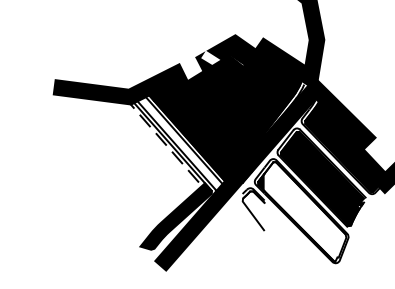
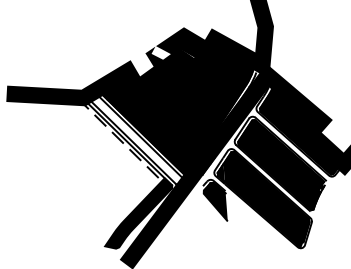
fill: (253, 211) -> (215, 202), added
fill: (305, 212) -> (267, 199), added

